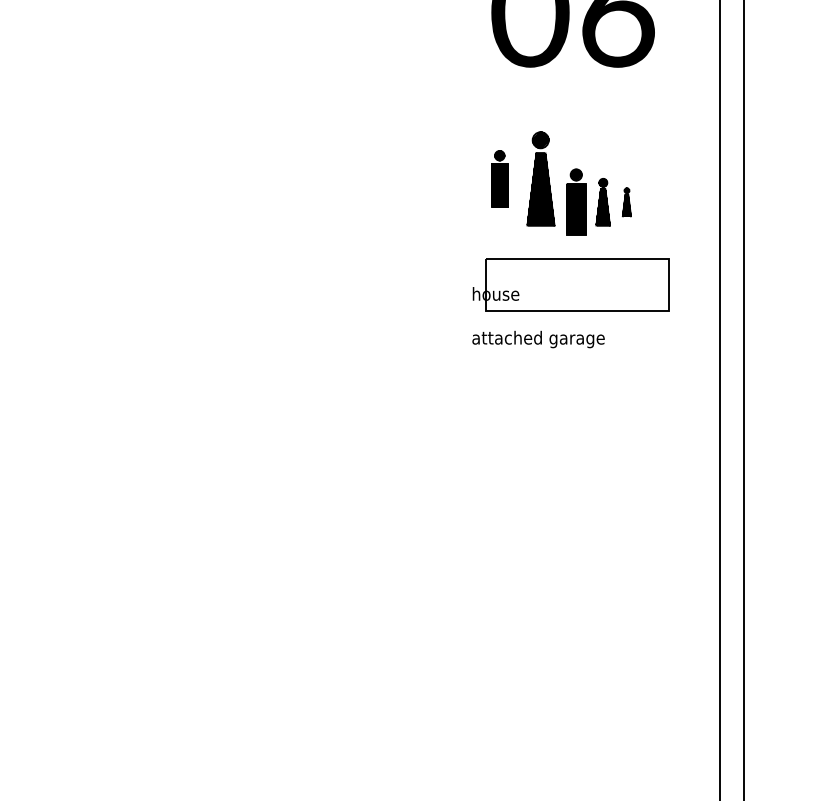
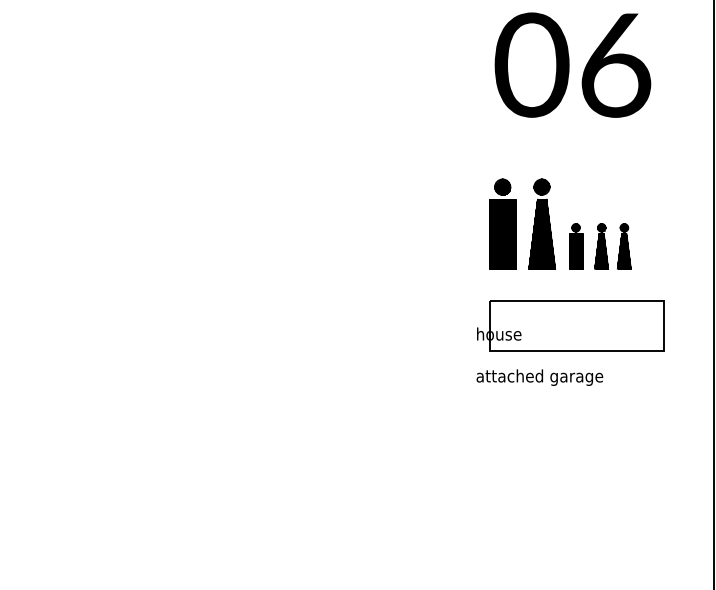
part: (499, 178) -> (502, 223), size x1.67
part: (576, 202) -> (576, 246), size x0.71
part: (626, 202) -> (623, 246), size x1.67

